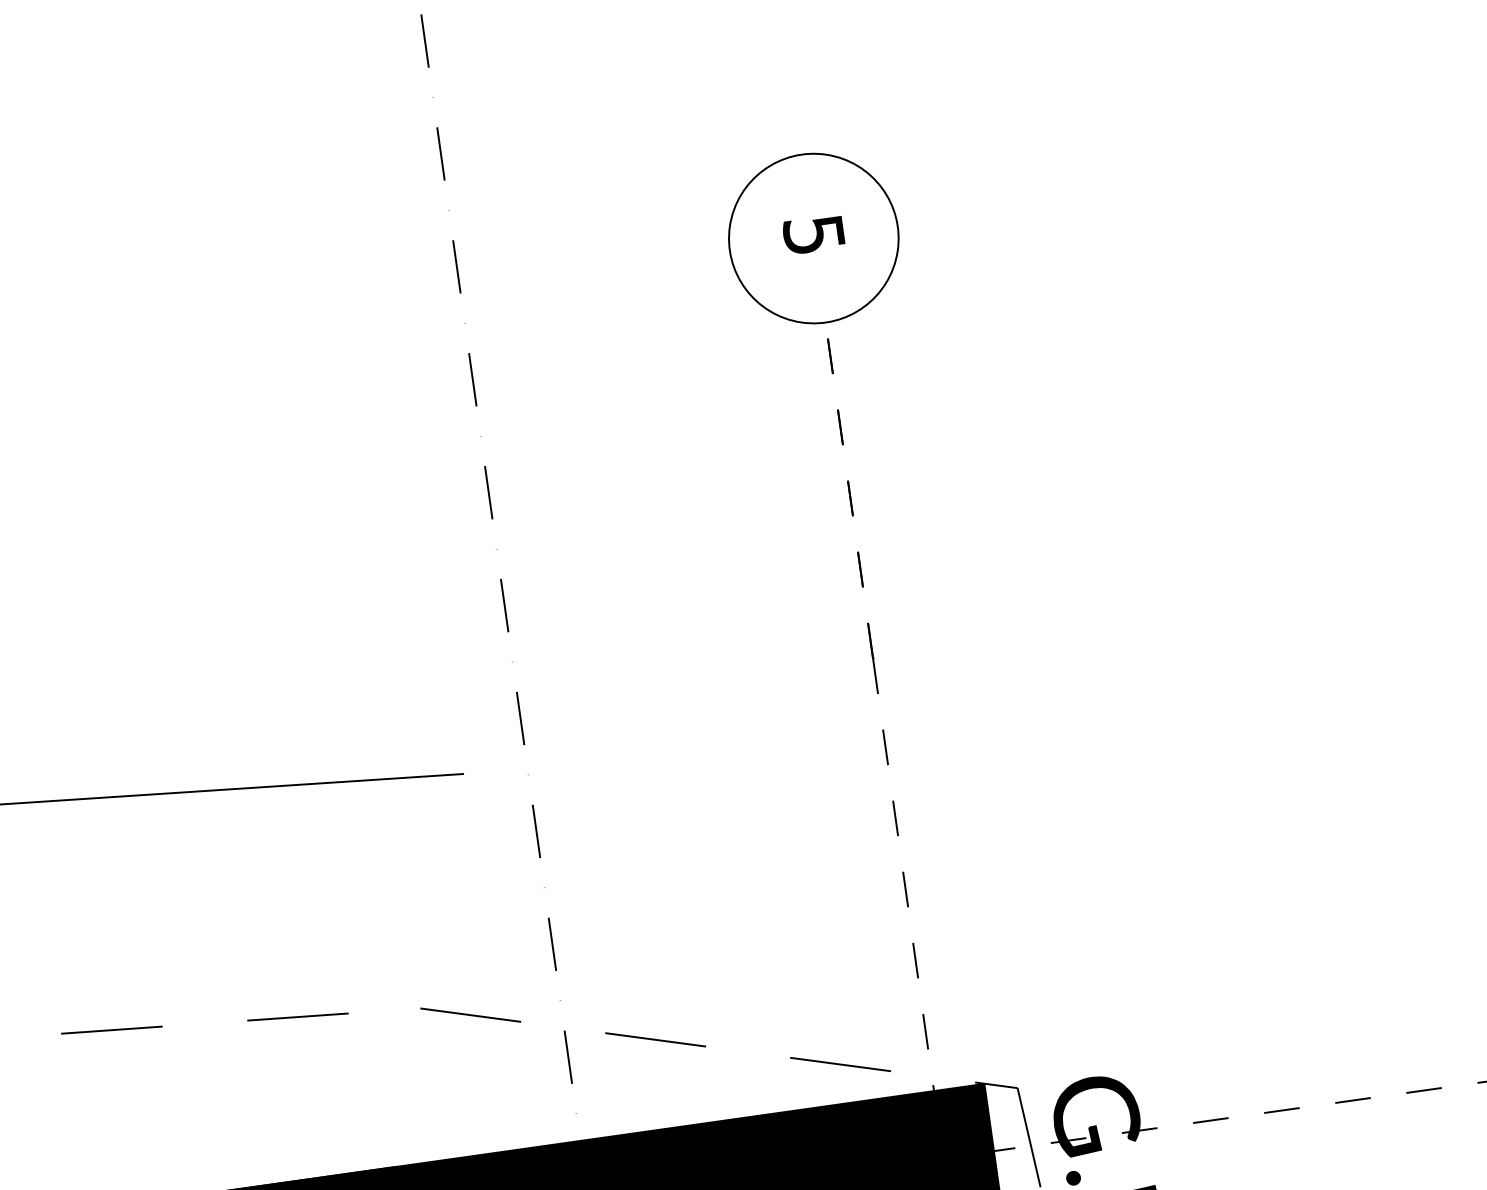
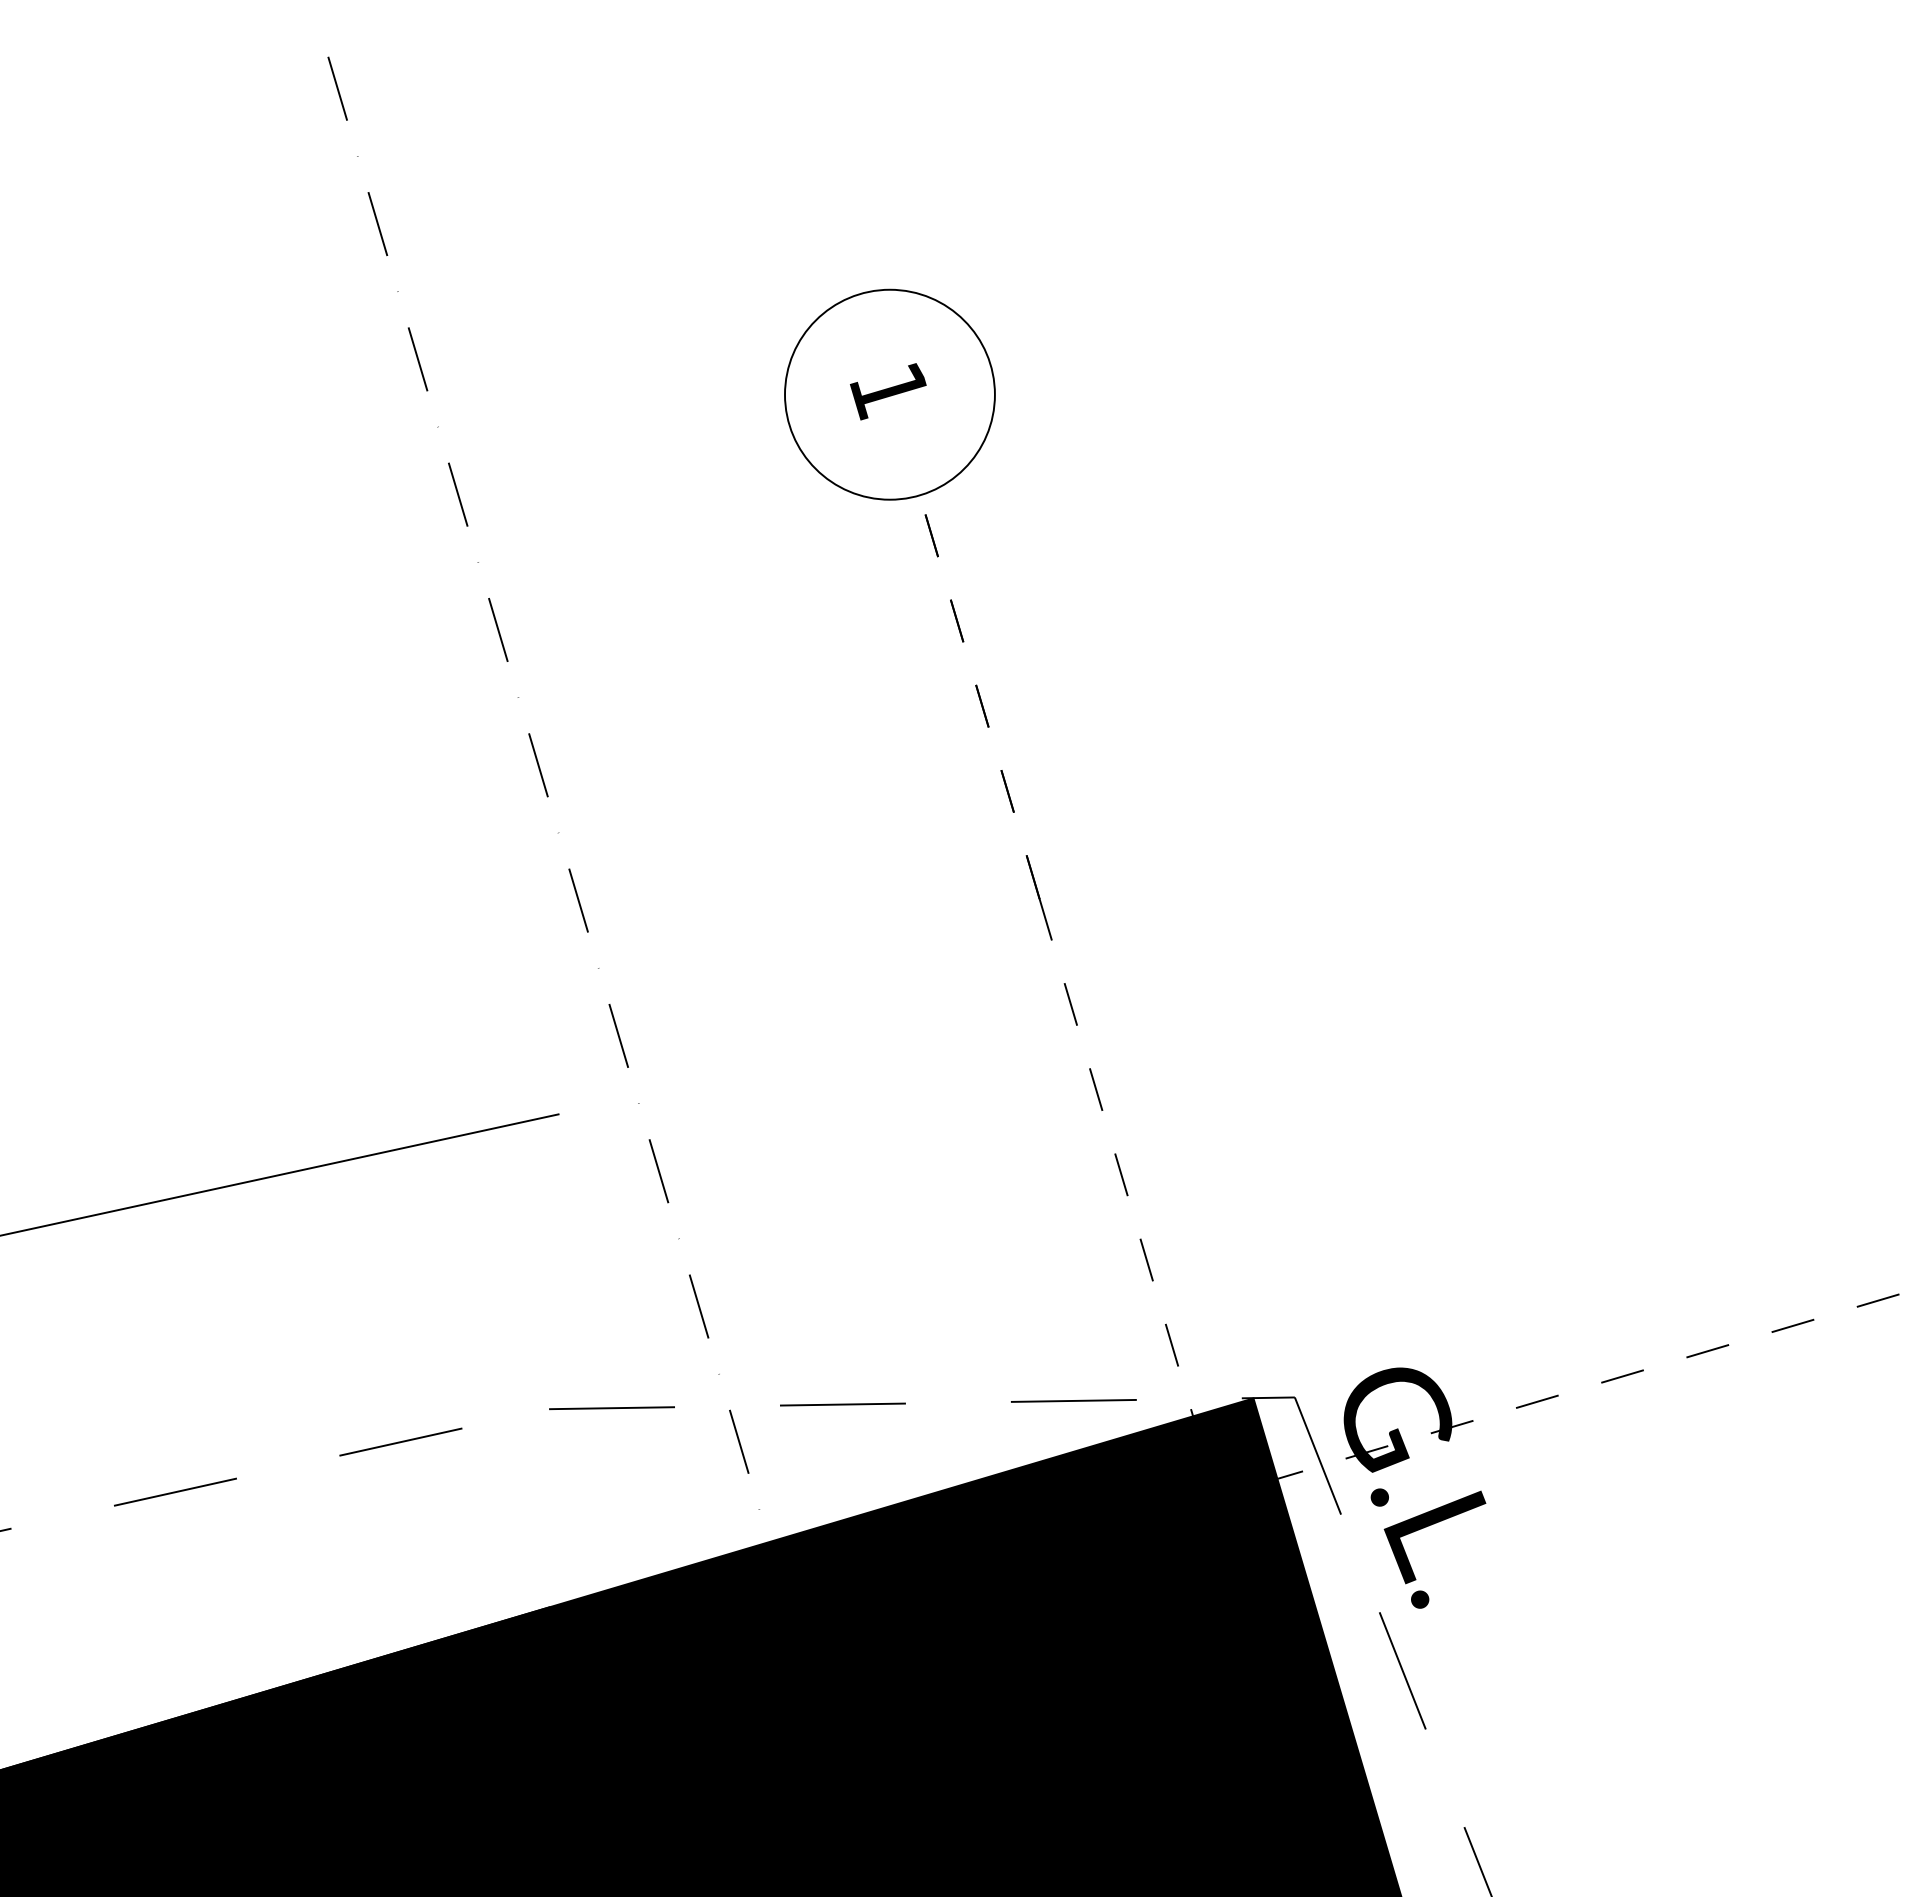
text: (813, 235) -> (889, 391), 5 -> 1

